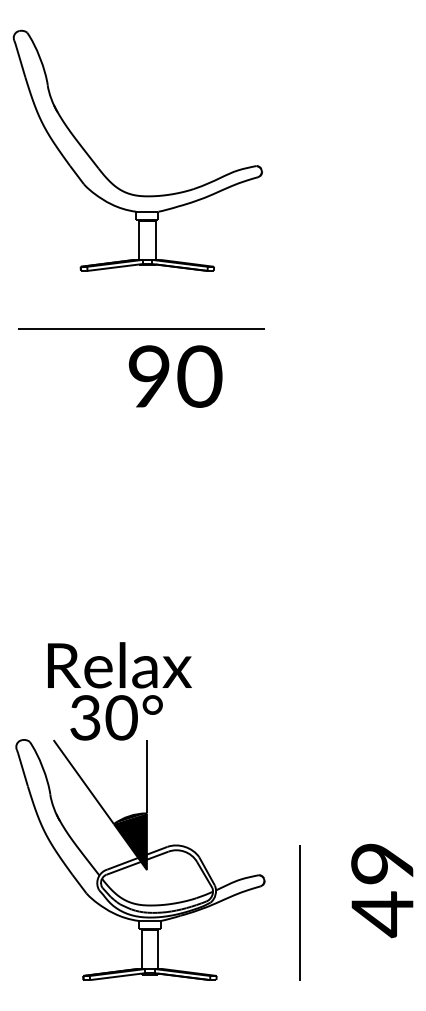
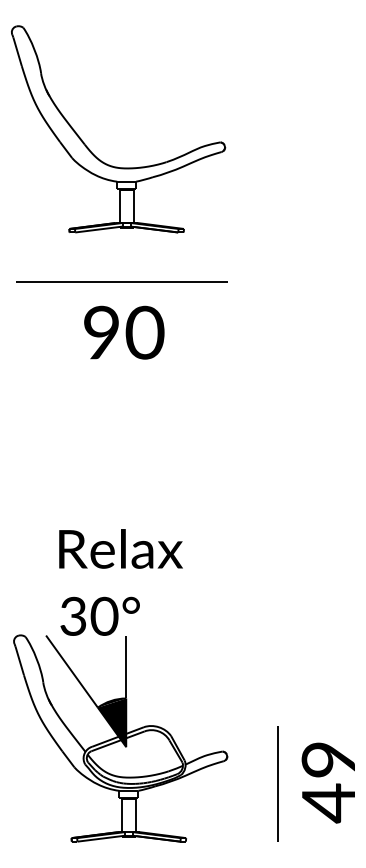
text: (175, 376) -> (124, 332), moved
text: (119, 665) -> (120, 549), moved
text: (382, 890) -> (328, 782), moved
line: (299, 912) -> (277, 783), moved

